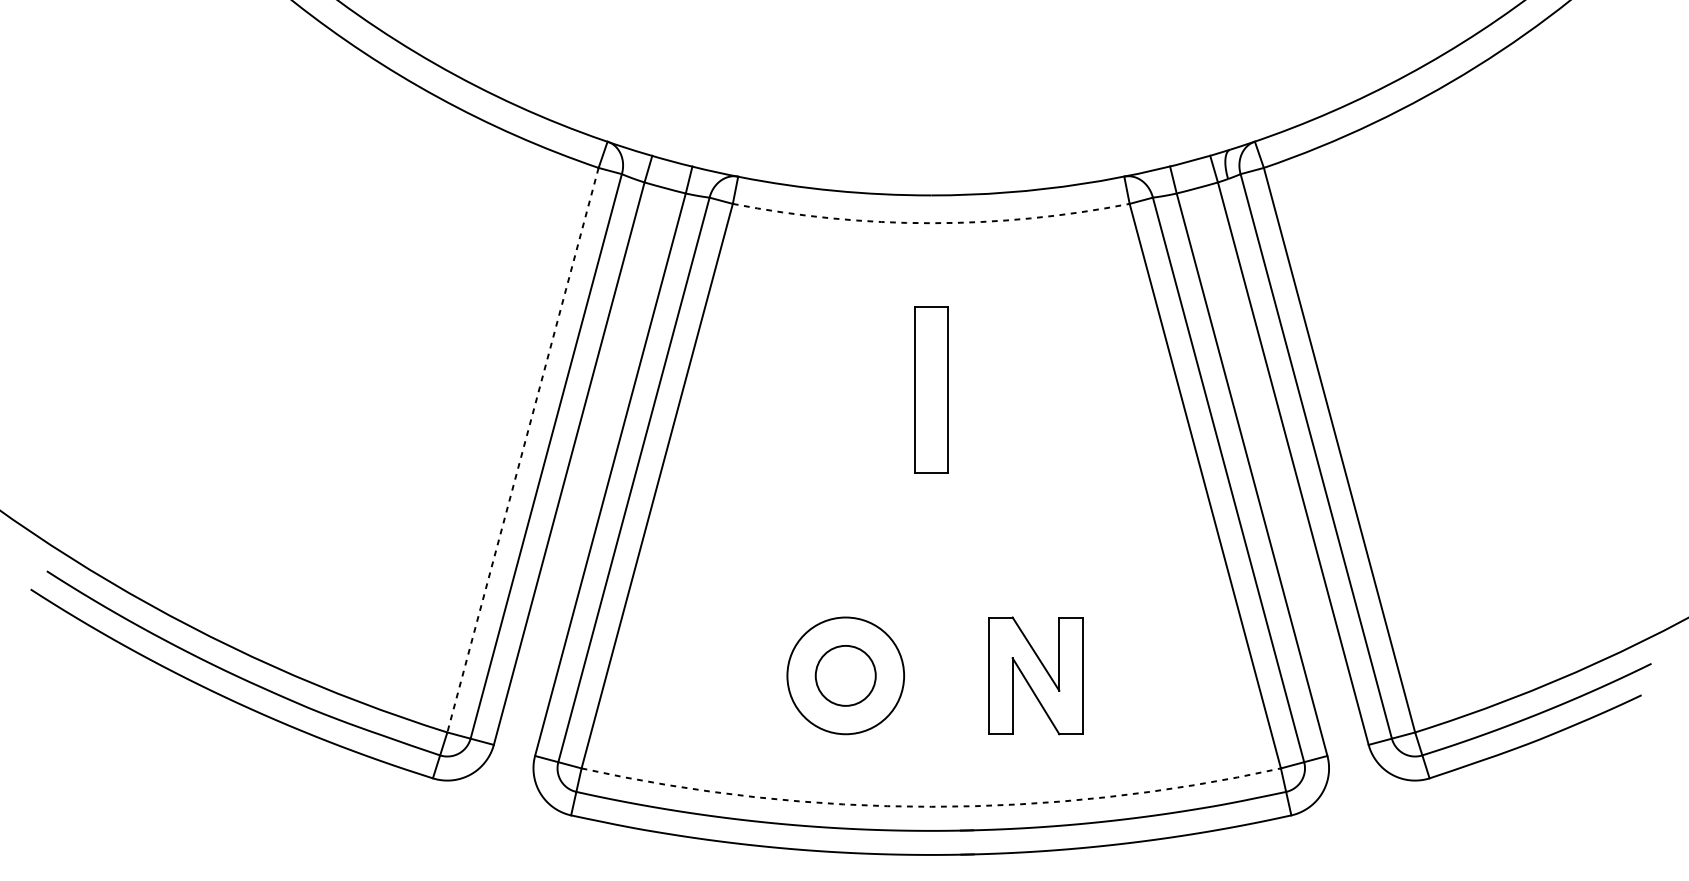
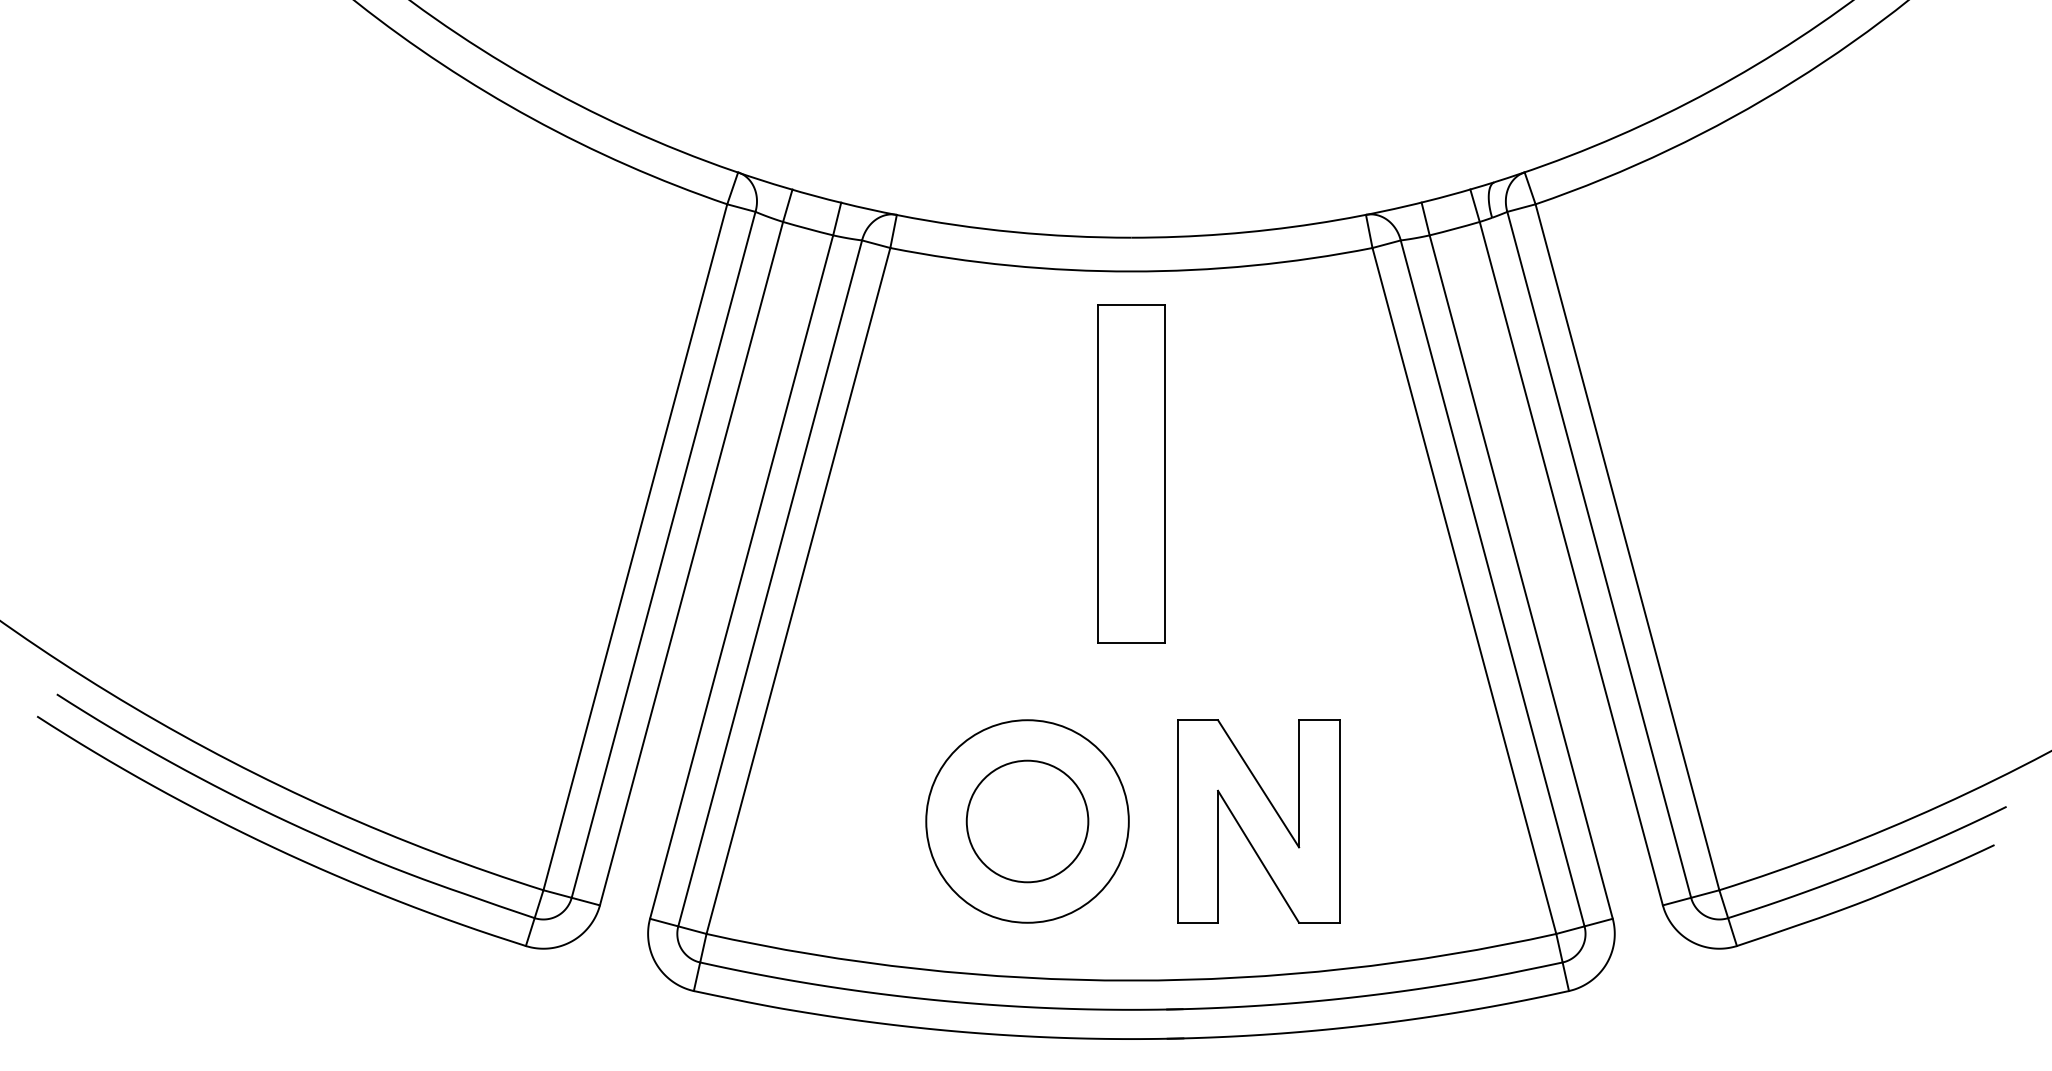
arc: (931, 223) -> (1131, 271), dashed -> solid
part: (931, 389) -> (1131, 473), size x1.67
line: (523, 450) -> (635, 547), dashed -> solid
circle: (845, 675) -> (1027, 821), size x1.43
circle: (845, 675) -> (1027, 821), size x1.67
part: (1035, 675) -> (1258, 821), size x1.43
arc: (931, 806) -> (1131, 980), dashed -> solid

